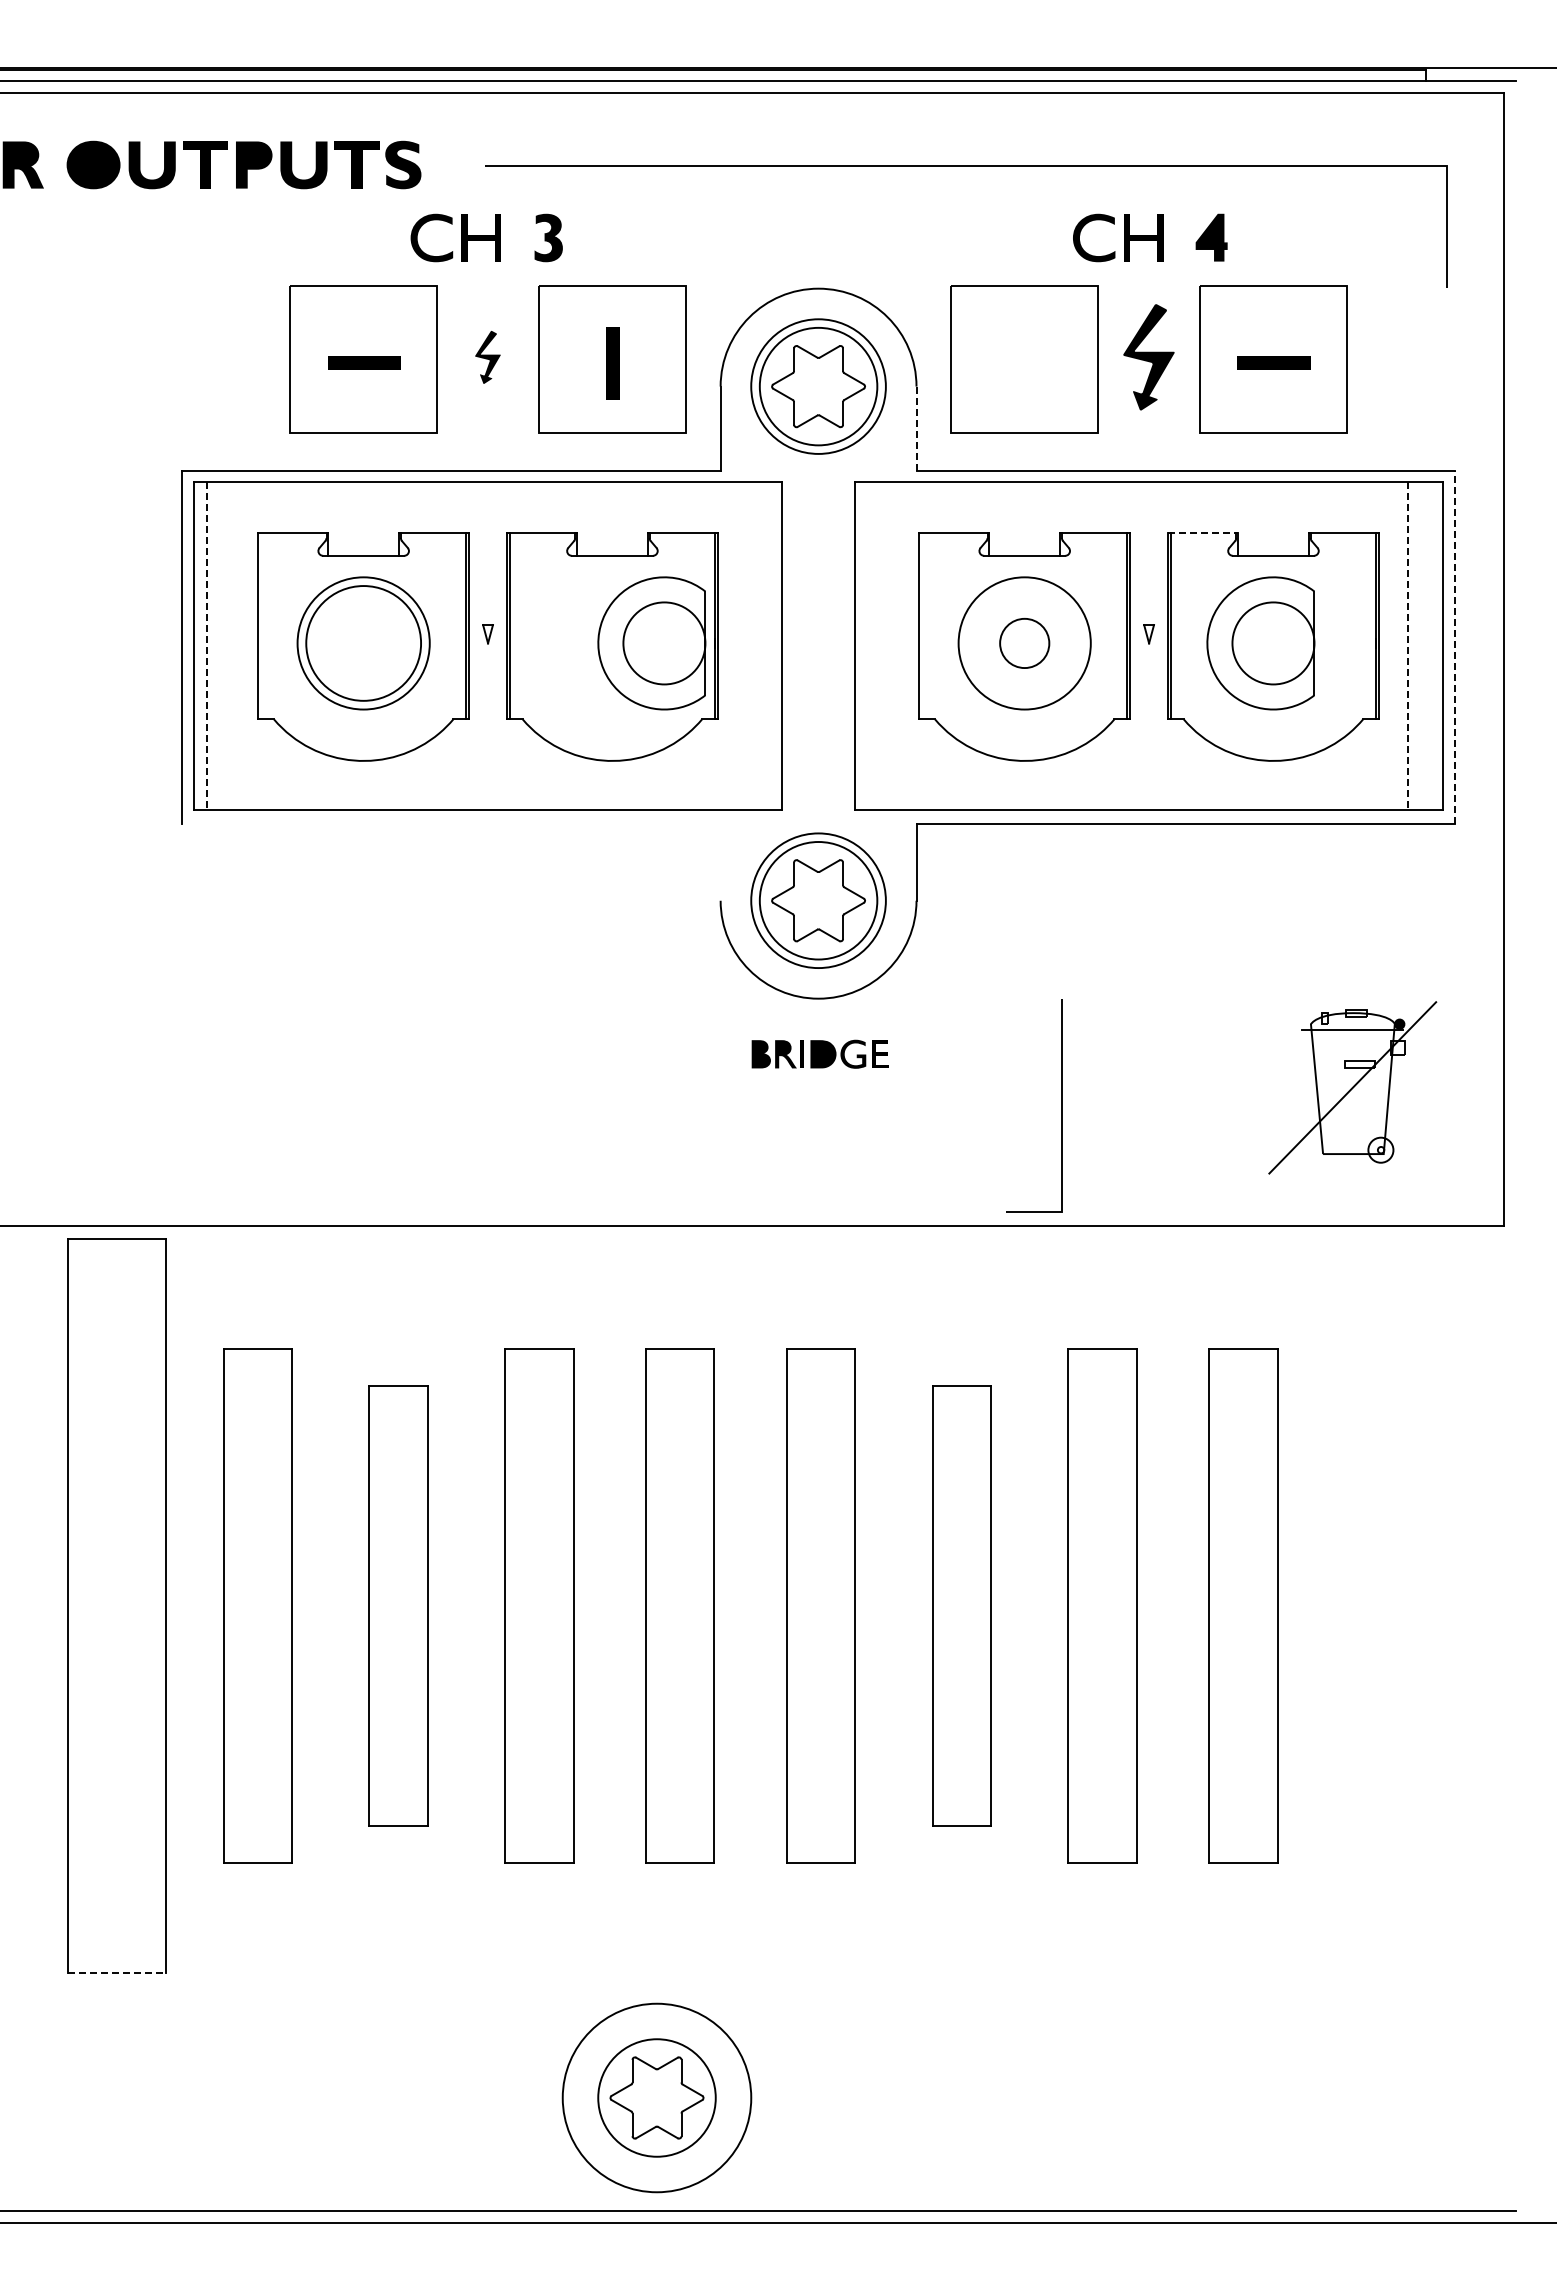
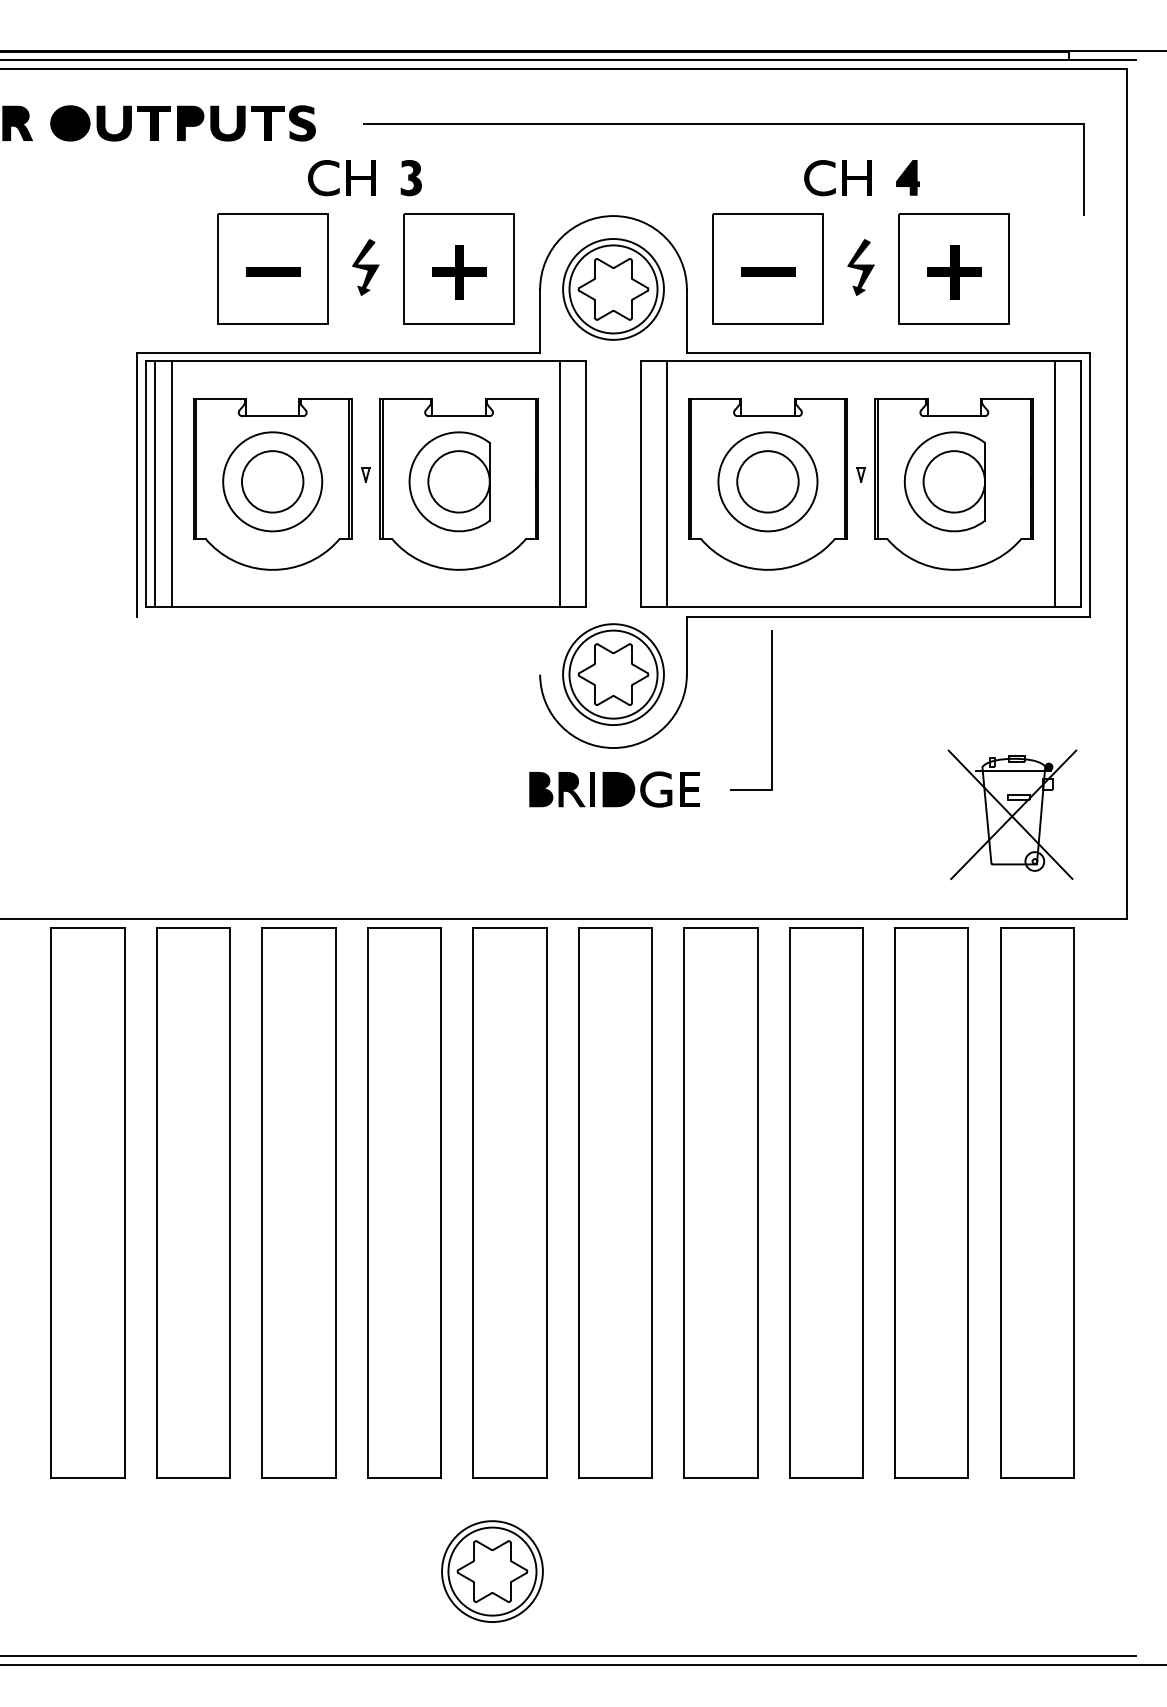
part: (487, 357) -> (365, 267), size x1.43
part: (1148, 357) -> (860, 267), size x0.71
fill: (612, 362) -> (459, 271), added
fill: (1025, 362) -> (768, 271), added
fill: (1273, 363) -> (954, 272), added
line: (916, 428) -> (686, 320), dashed -> solid
line: (1203, 533) -> (901, 399), dashed -> solid
line: (261, 626) -> (196, 469), added
line: (922, 626) -> (691, 469), added
circle: (363, 643) -> (272, 481), size x0.71
part: (651, 643) -> (449, 481), moved
circle: (1024, 643) -> (767, 481), size x1.67
line: (229, 645) -> (172, 483), added
line: (746, 645) -> (559, 483), added
line: (890, 645) -> (667, 483), added
line: (206, 646) -> (154, 484), dashed -> solid
line: (1407, 646) -> (1054, 484), dashed -> solid
line: (1455, 646) -> (1090, 484), dashed -> solid
part: (819, 1054) -> (614, 789), size x1.67
line: (1348, 1087) -> (1010, 814), added
line: (1061, 1105) -> (771, 710), moved
part: (257, 1605) -> (193, 1202), size x1.43
part: (398, 1605) -> (298, 1202), size x1.67
part: (539, 1605) -> (404, 1202), size x1.43
part: (679, 1605) -> (509, 1202), size x1.43
part: (820, 1605) -> (614, 1202), size x1.43
part: (961, 1605) -> (720, 1202), size x1.67
part: (1102, 1605) -> (826, 1202), size x1.43
part: (1242, 1605) -> (931, 1202), size x1.43
part: (1383, 1605) -> (1036, 1202), added
line: (117, 1973) -> (88, 1478), dashed -> solid
circle: (656, 2097) -> (492, 1571), size x0.71

